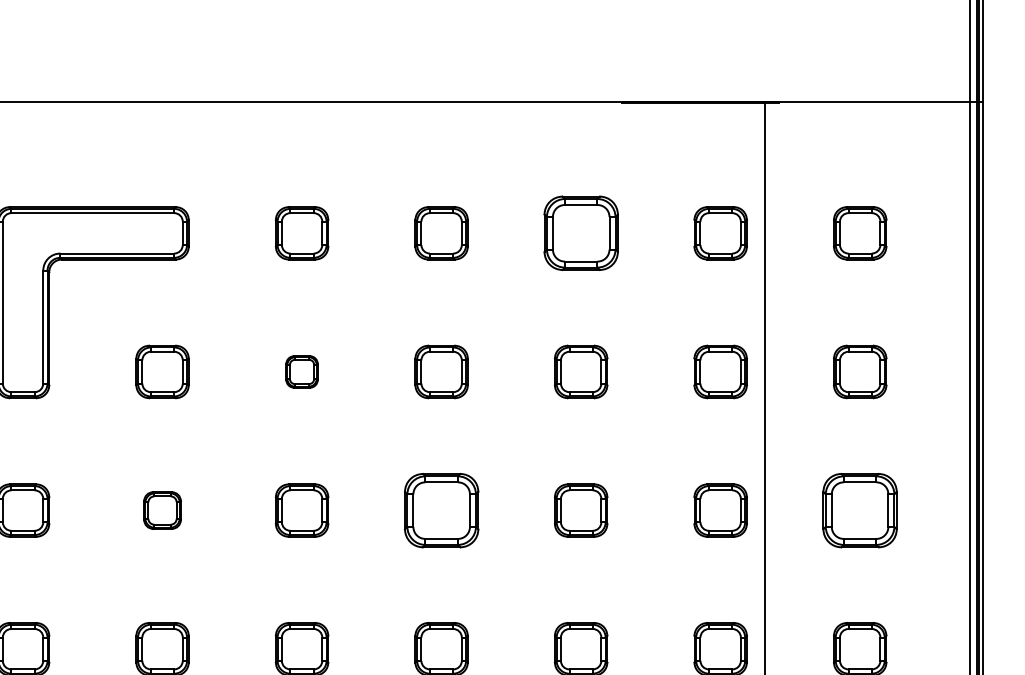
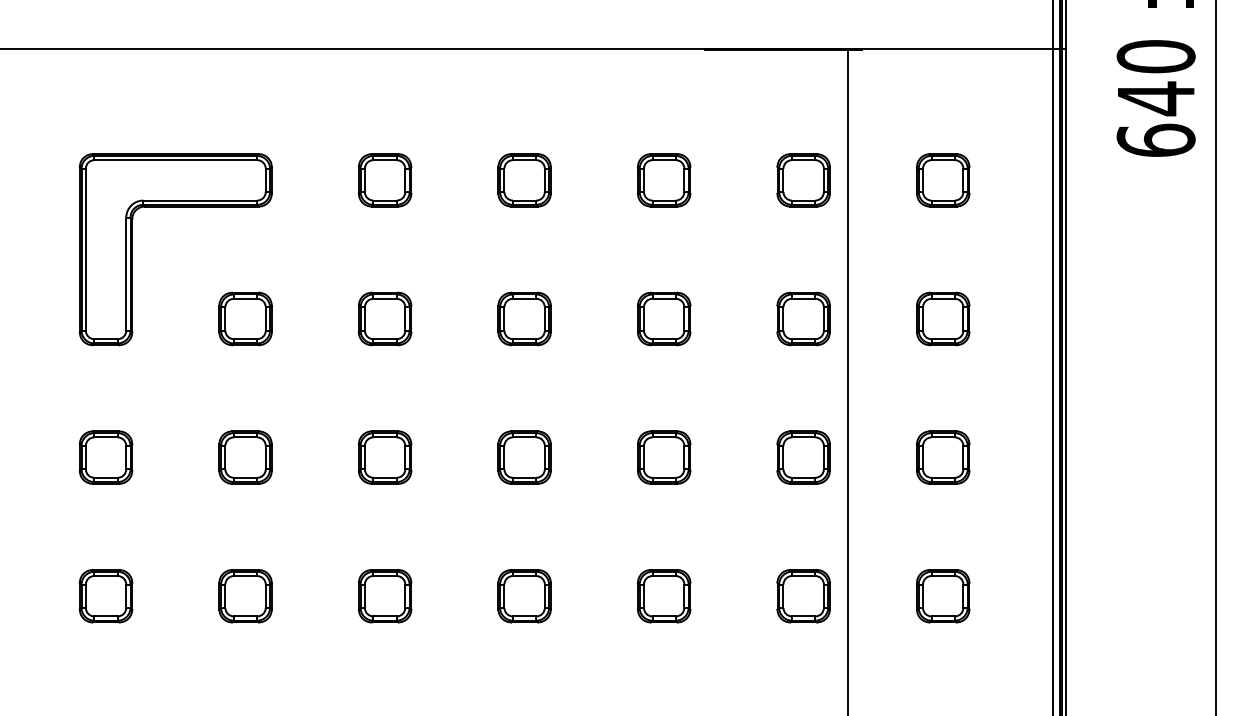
part: (580, 233) -> (663, 180), size x0.71
part: (301, 371) -> (384, 318), size x1.67
part: (162, 510) -> (245, 457), size x1.43
part: (441, 510) -> (524, 457), size x0.71
part: (860, 510) -> (943, 457), size x0.71

